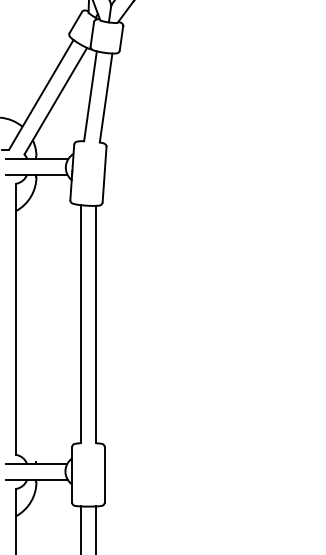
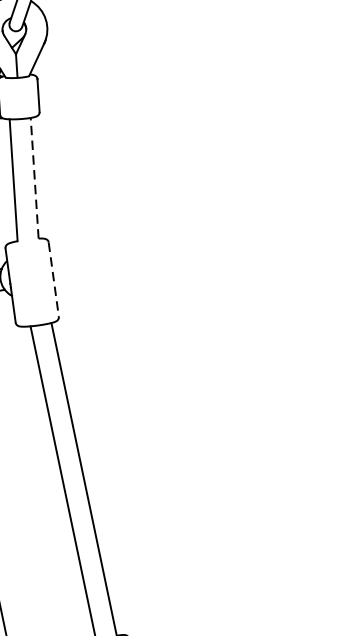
line: (106, 98) -> (35, 178), solid -> dashed
line: (104, 174) -> (53, 279), solid -> dashed

